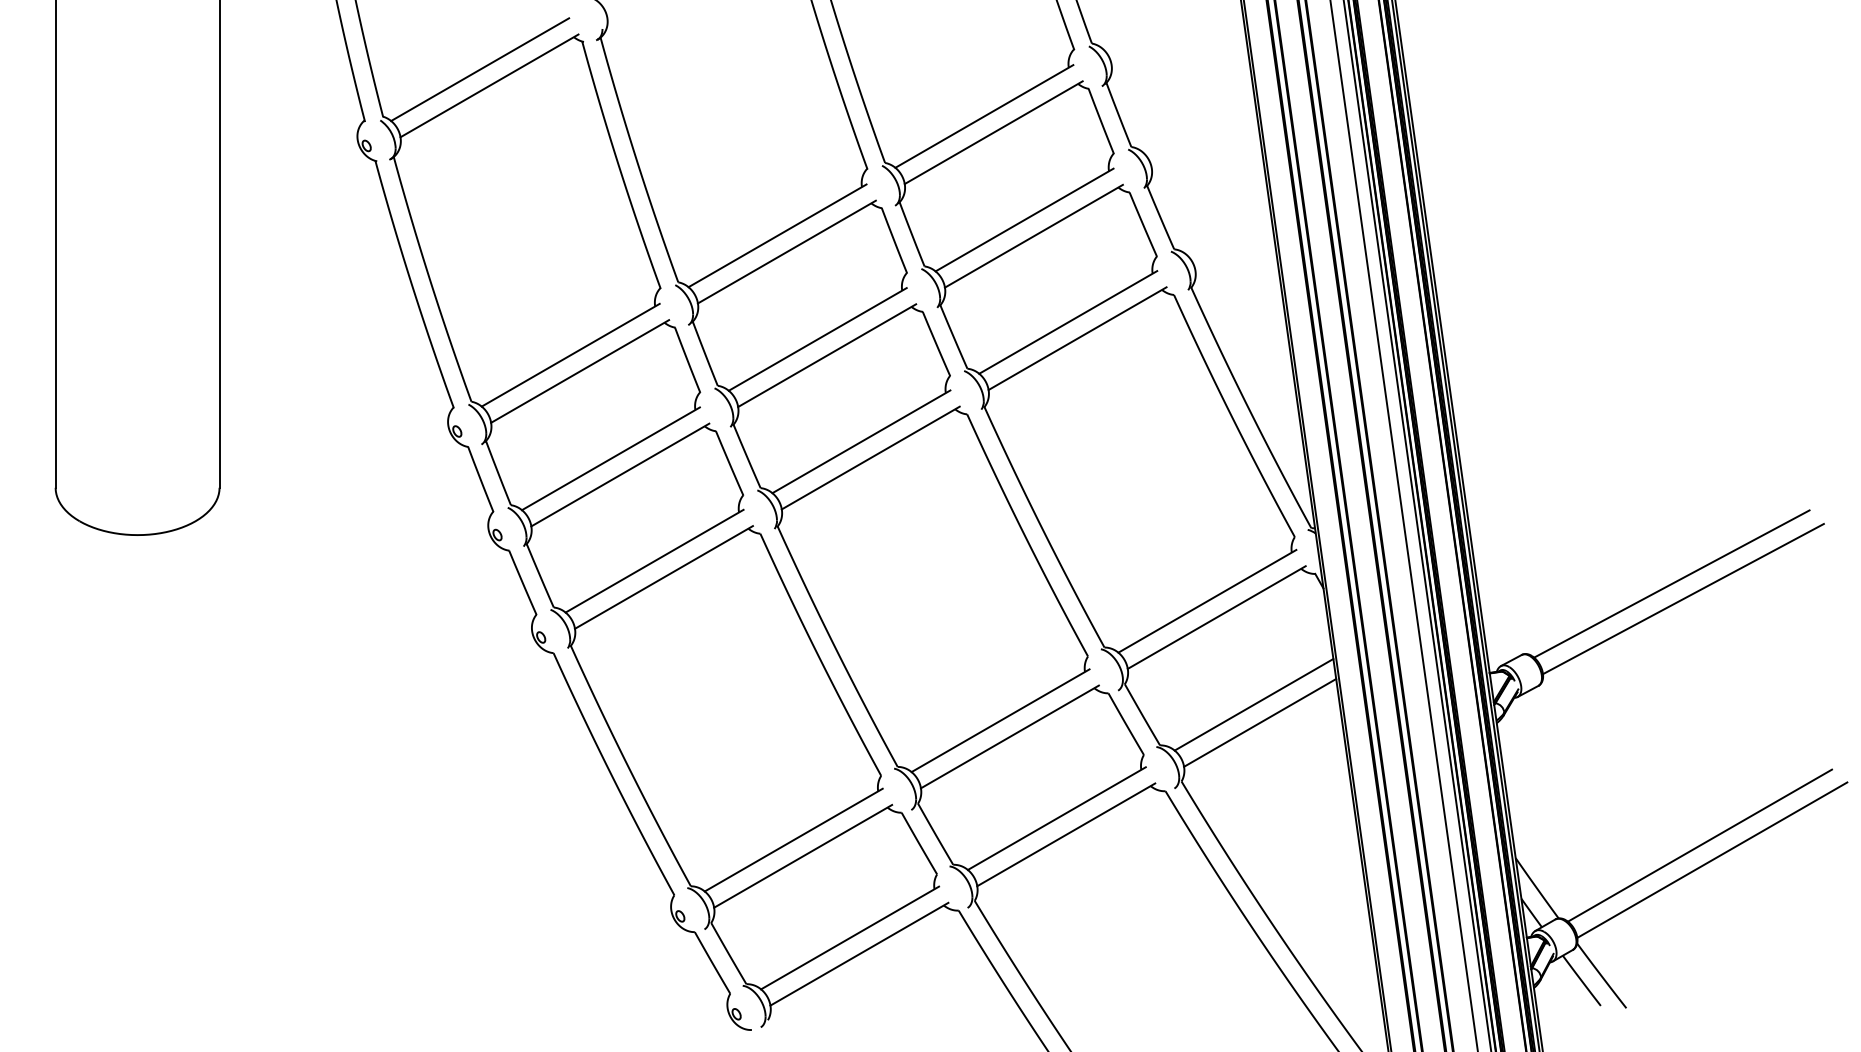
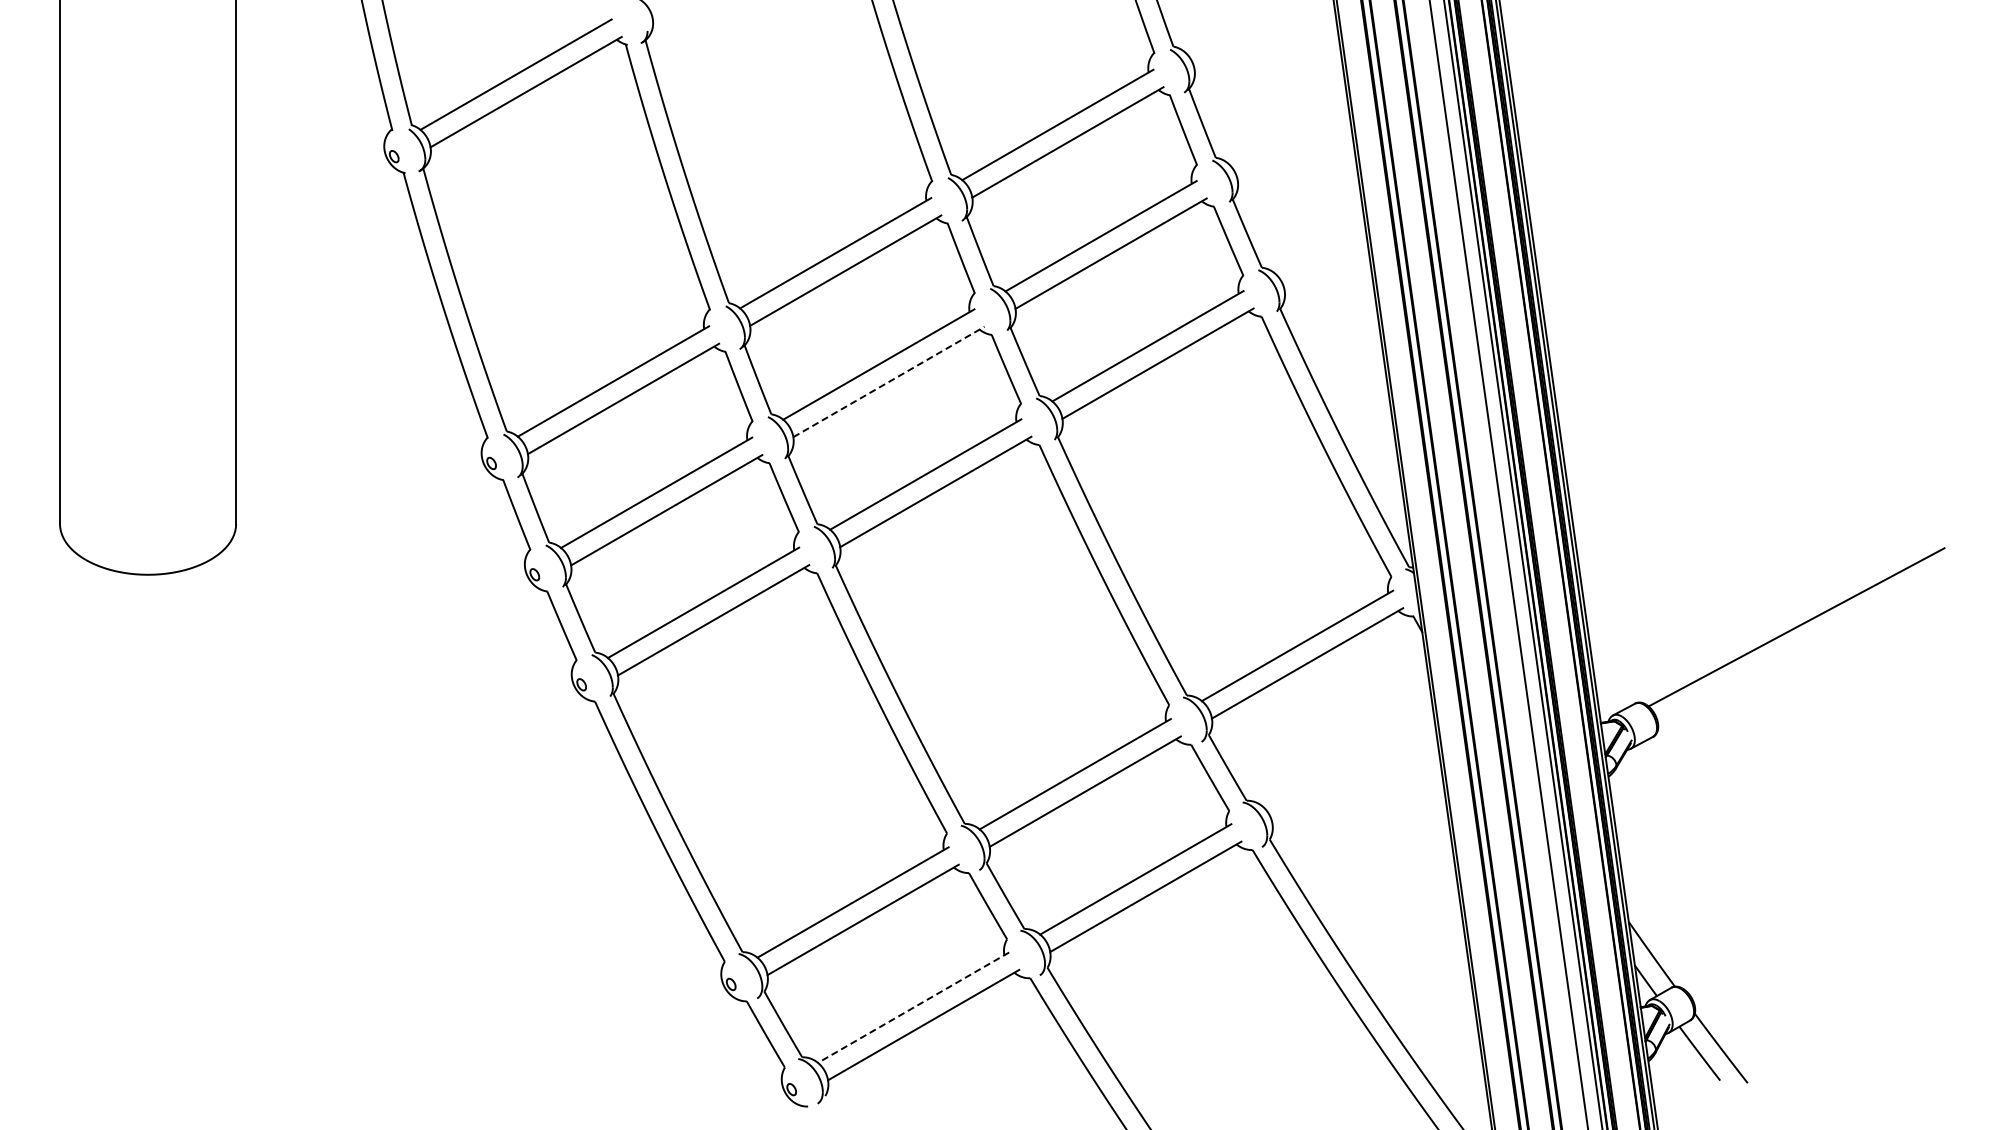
line: (827, 355) -> (889, 381), solid -> dashed
line: (1682, 599) -> (1808, 643), removed
line: (1253, 704) -> (1347, 756), removed
line: (1259, 722) -> (1353, 776), removed
line: (1699, 845) -> (1826, 908), removed
line: (1711, 859) -> (1839, 923), removed
line: (849, 937) -> (913, 1007), solid -> dashed

